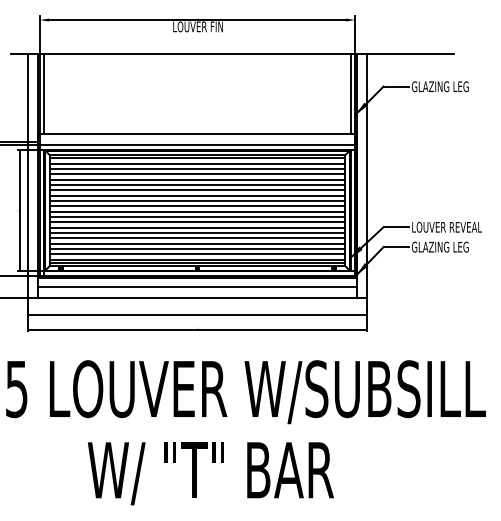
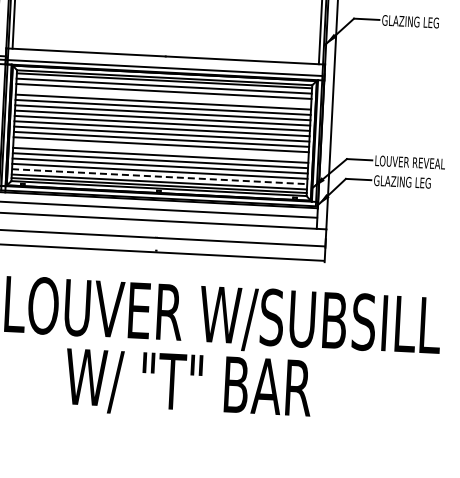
line: (197, 174) -> (163, 97), removed
line: (197, 227) -> (160, 150), removed
line: (197, 254) -> (159, 176), solid -> dashed
text: (210, 473) -> (188, 385), moved

